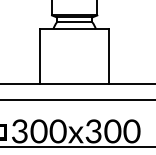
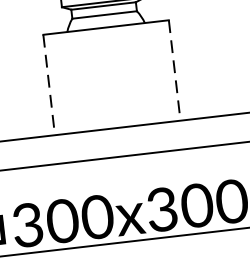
line: (40, 56) -> (49, 84), solid -> dashed
line: (109, 56) -> (175, 69), solid -> dashed

